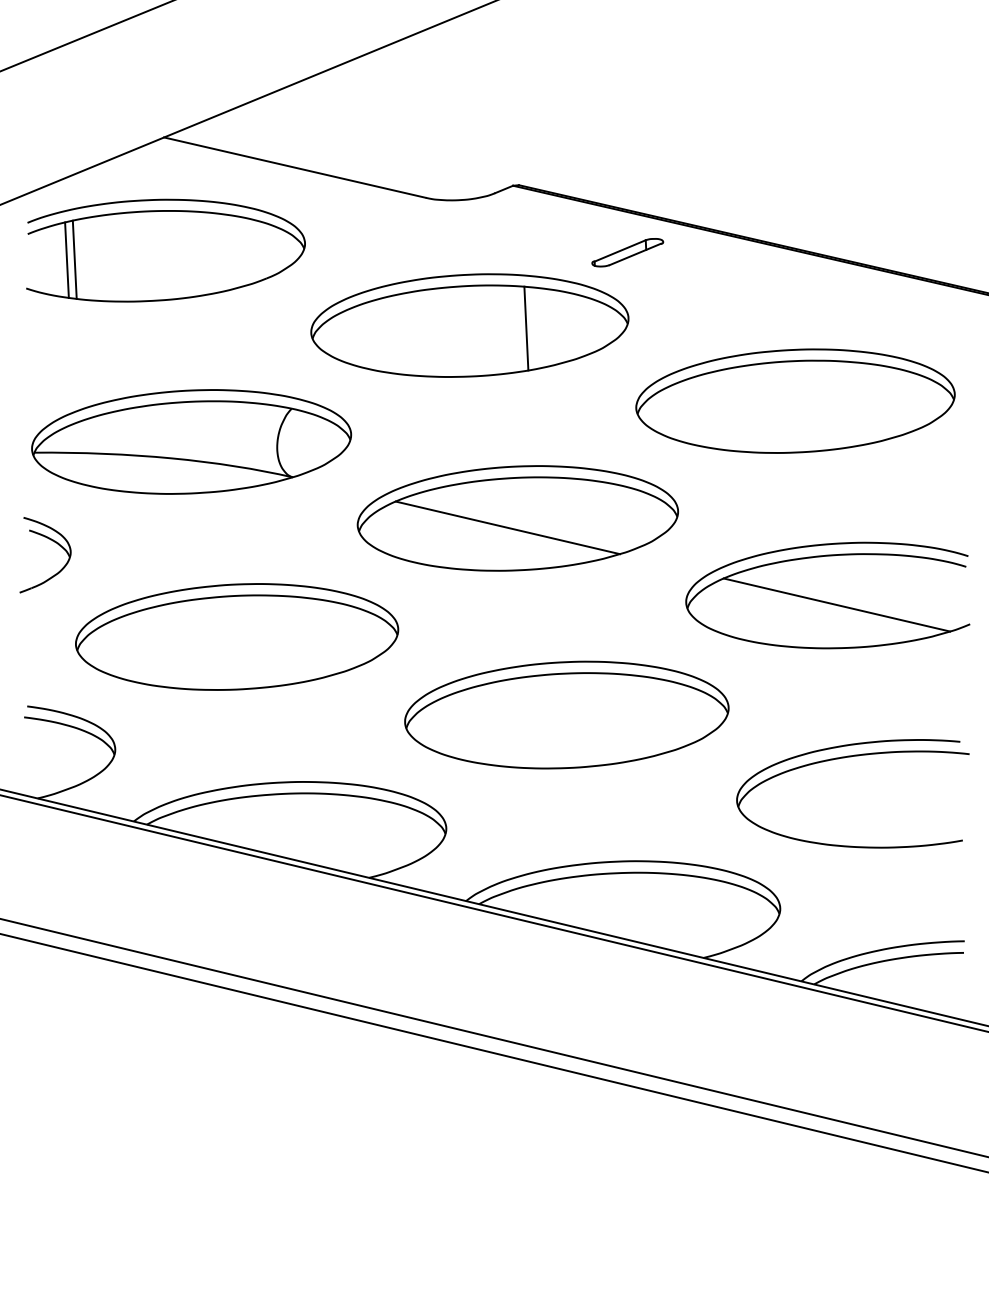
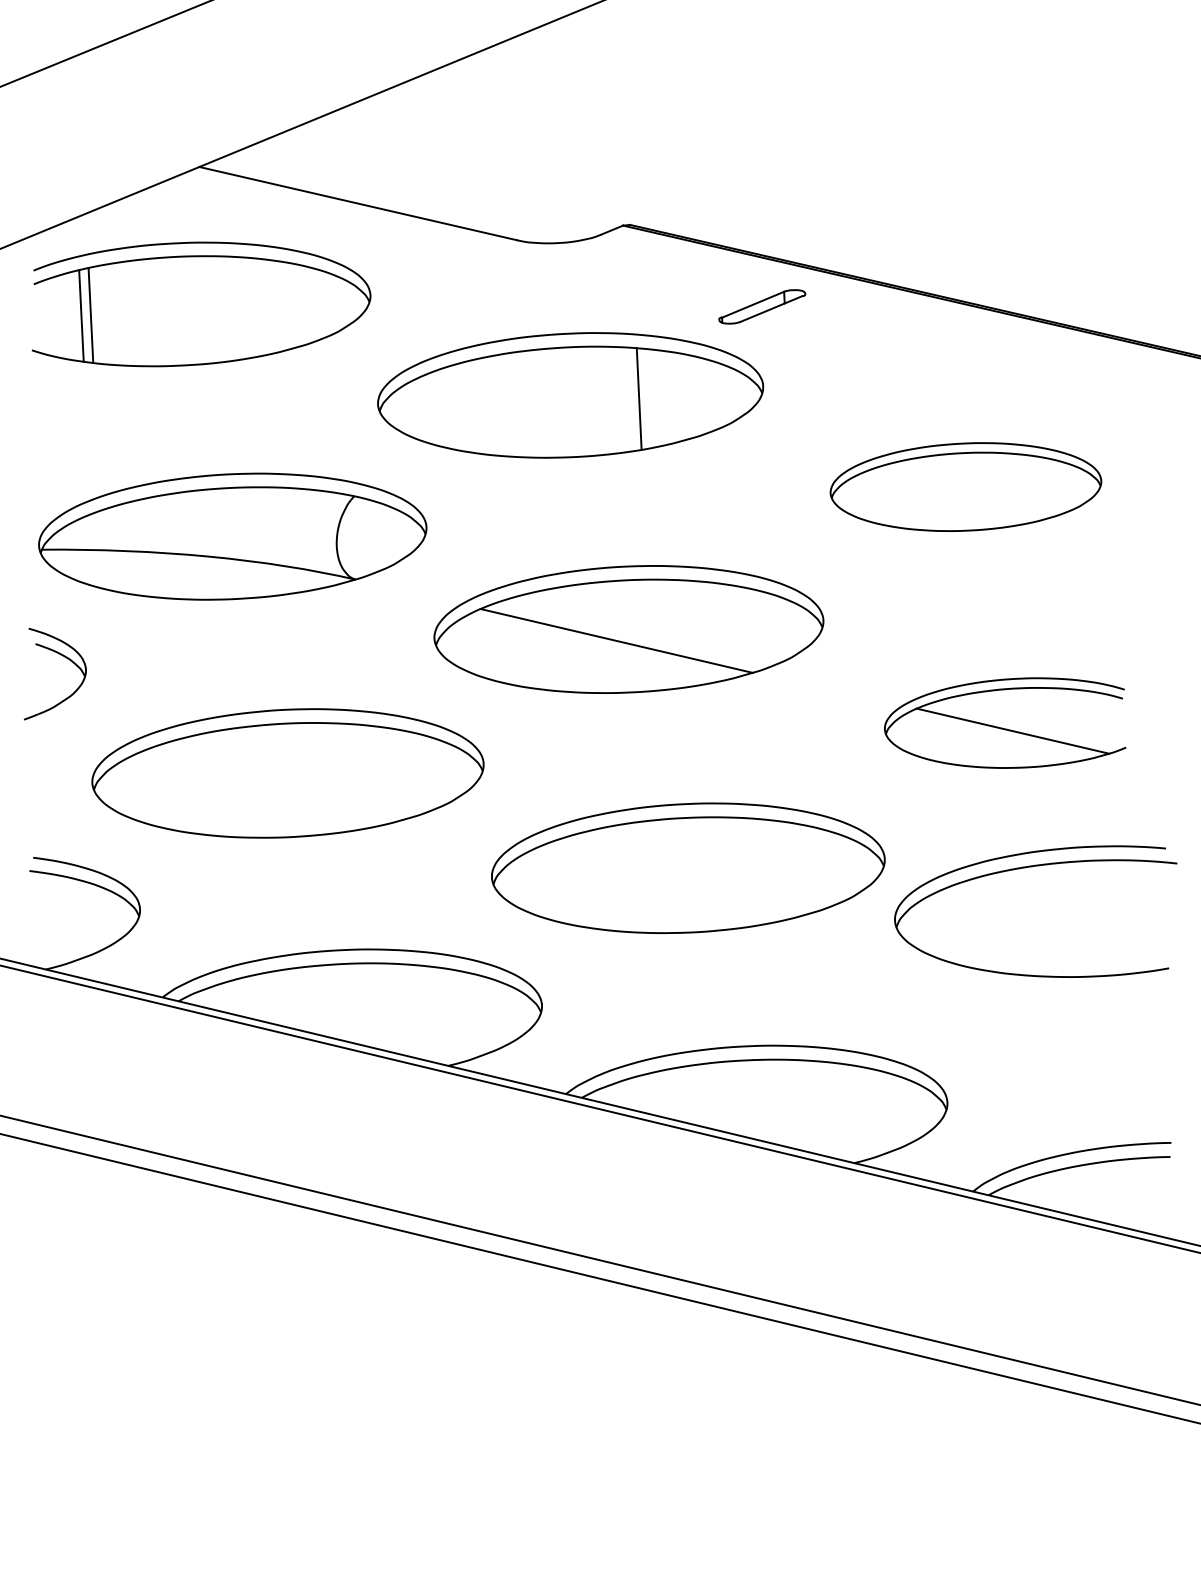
part: (795, 400) -> (965, 486), size x0.7
part: (827, 595) -> (1004, 723), size x0.7
part: (844, 758) -> (1025, 868), moved

